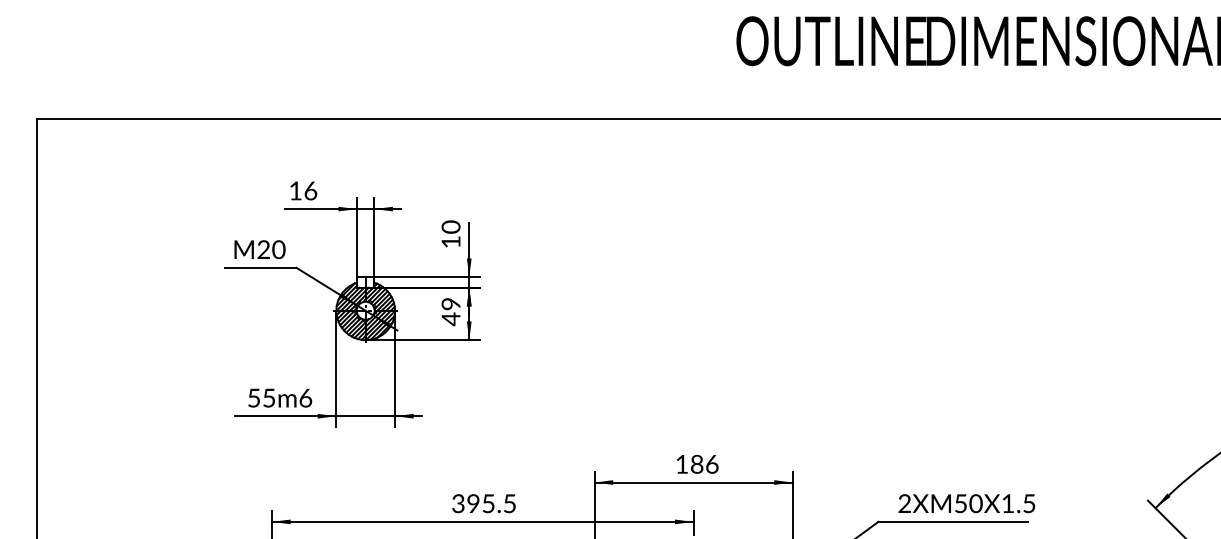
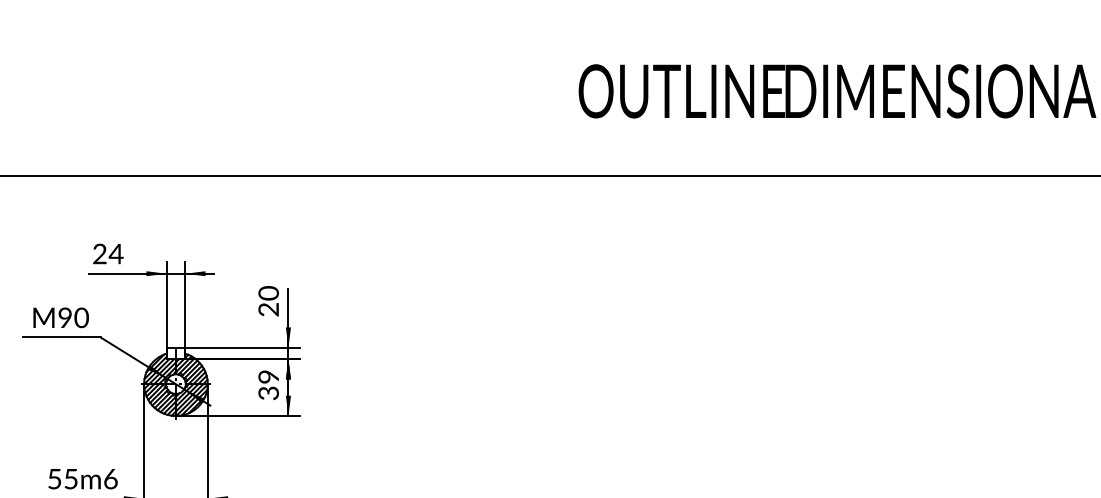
text: (303, 190) -> (108, 253), 16 -> 24
text: (450, 242) -> (268, 310), 10 -> 20
text: (263, 249) -> (64, 317), M20 -> M90
text: (450, 319) -> (268, 393), 49 -> 39

